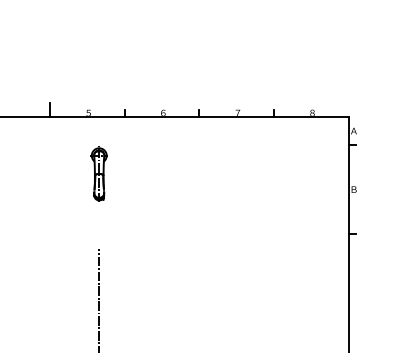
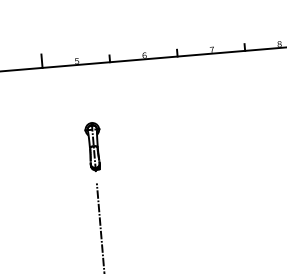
part: (98, 173) -> (93, 145), moved

